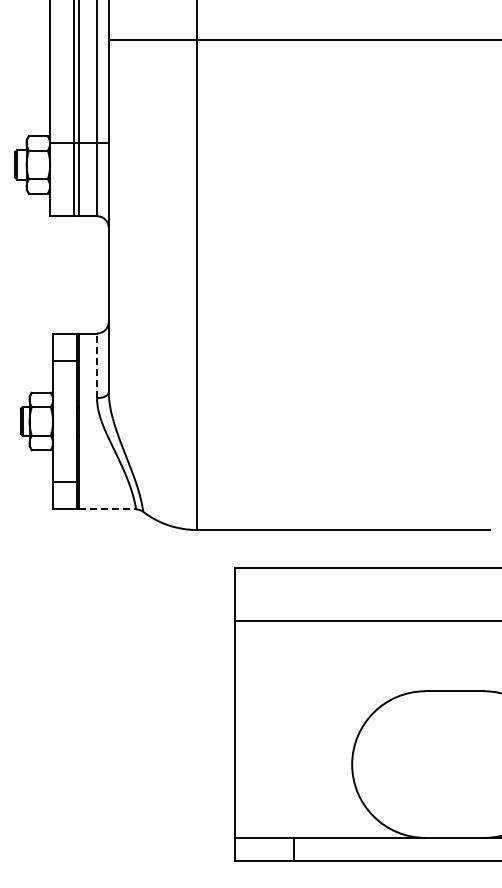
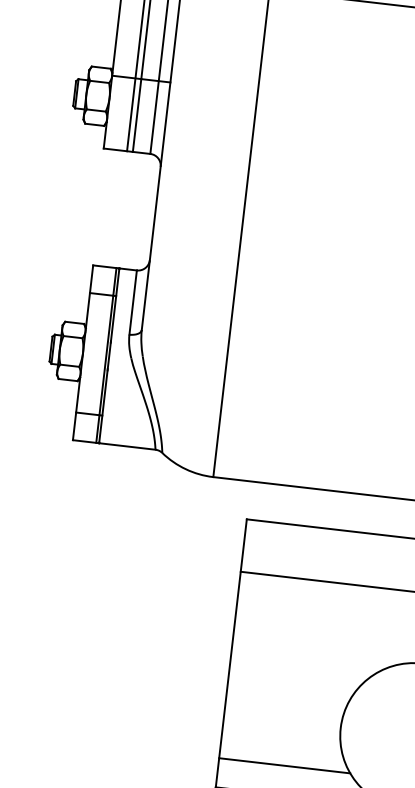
line: (97, 365) -> (133, 302), dashed -> solid
line: (108, 509) -> (128, 446), dashed -> solid
line: (300, 808) -> (284, 765), added

